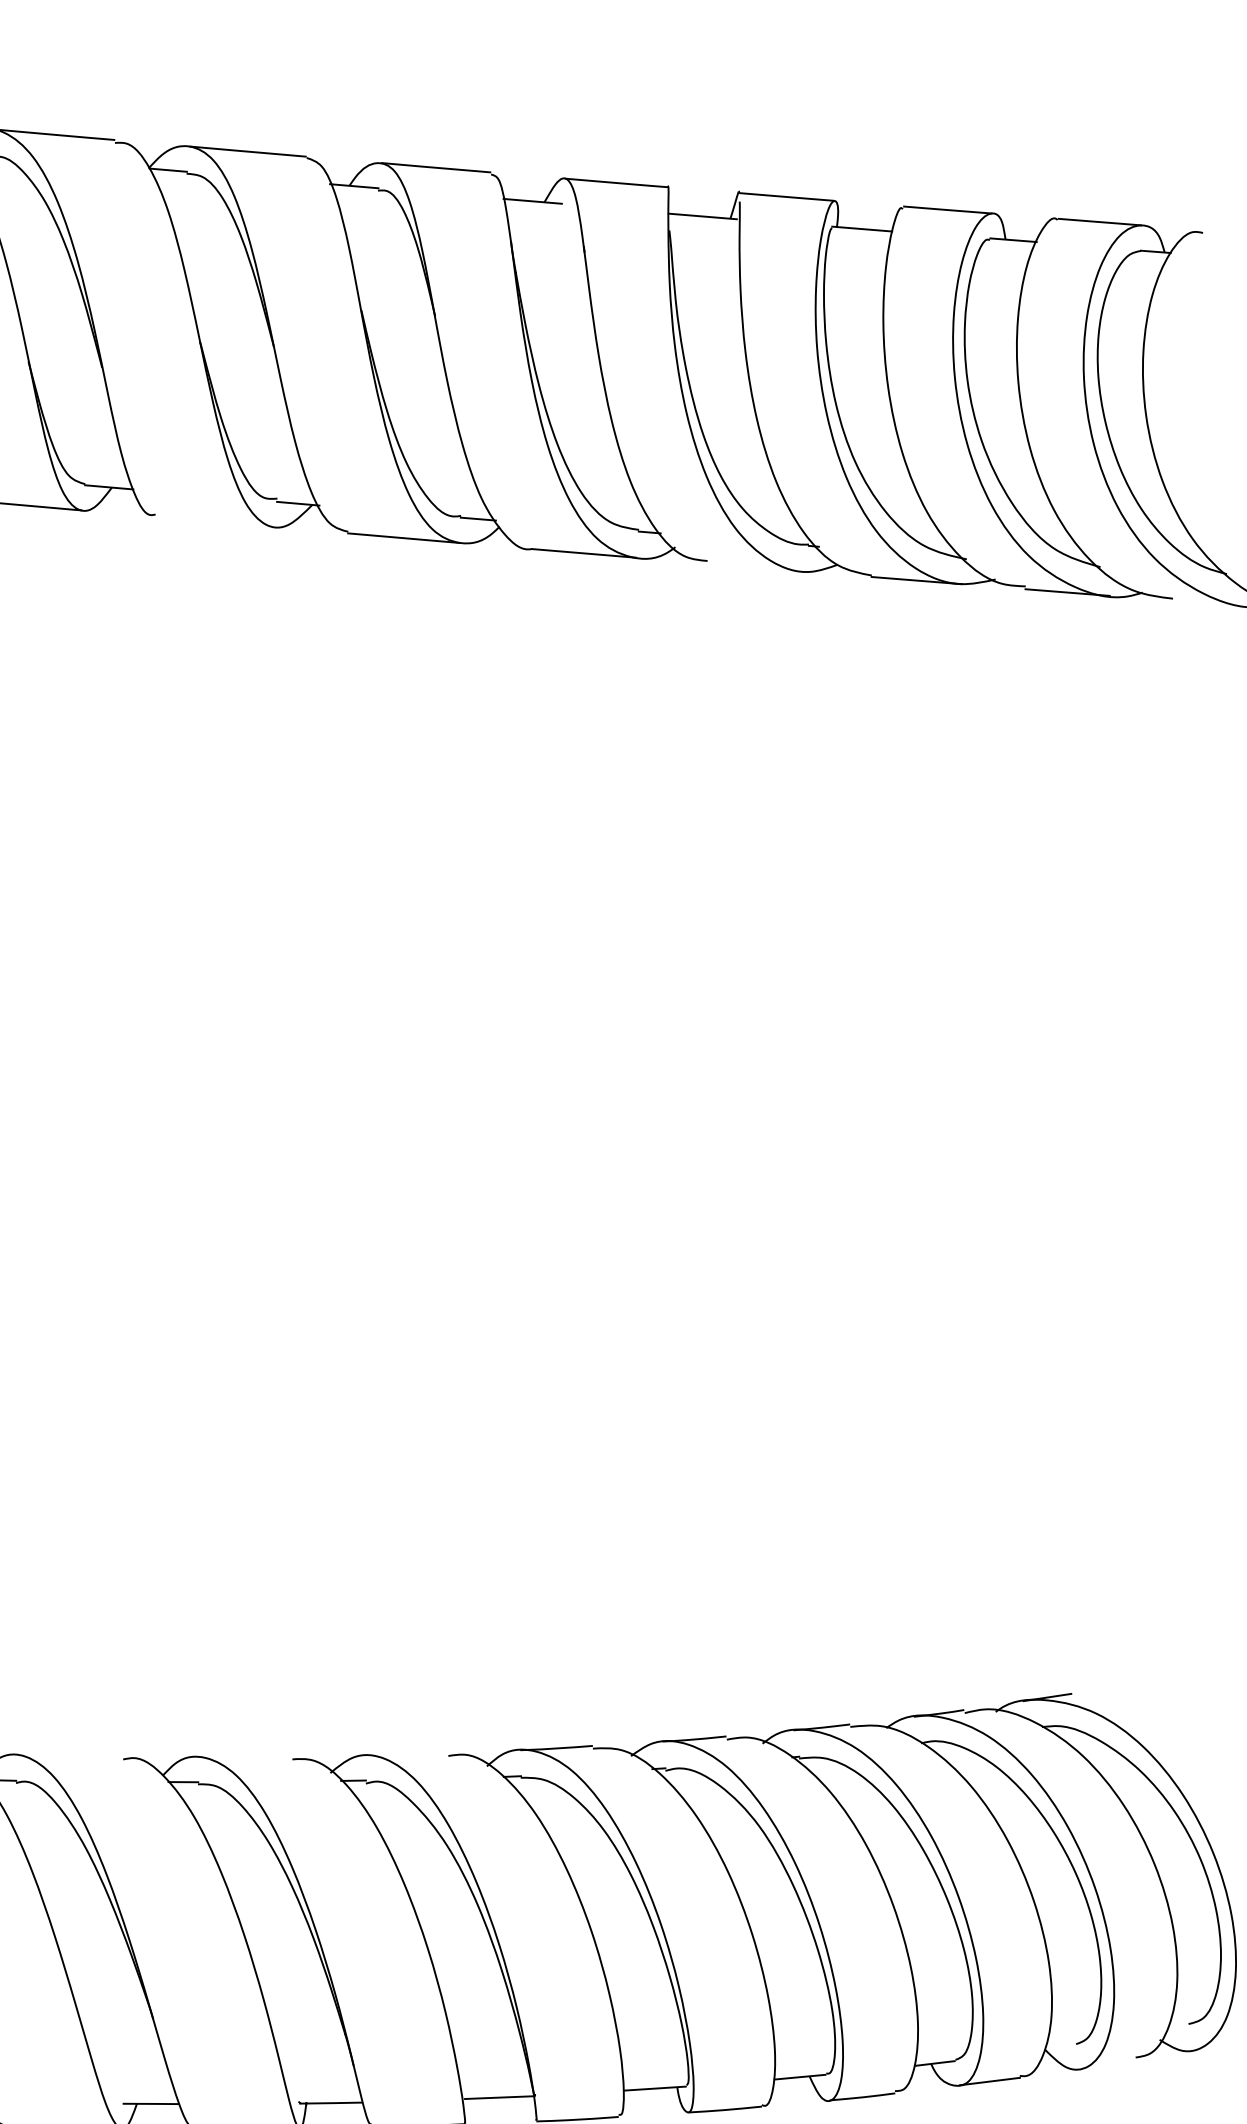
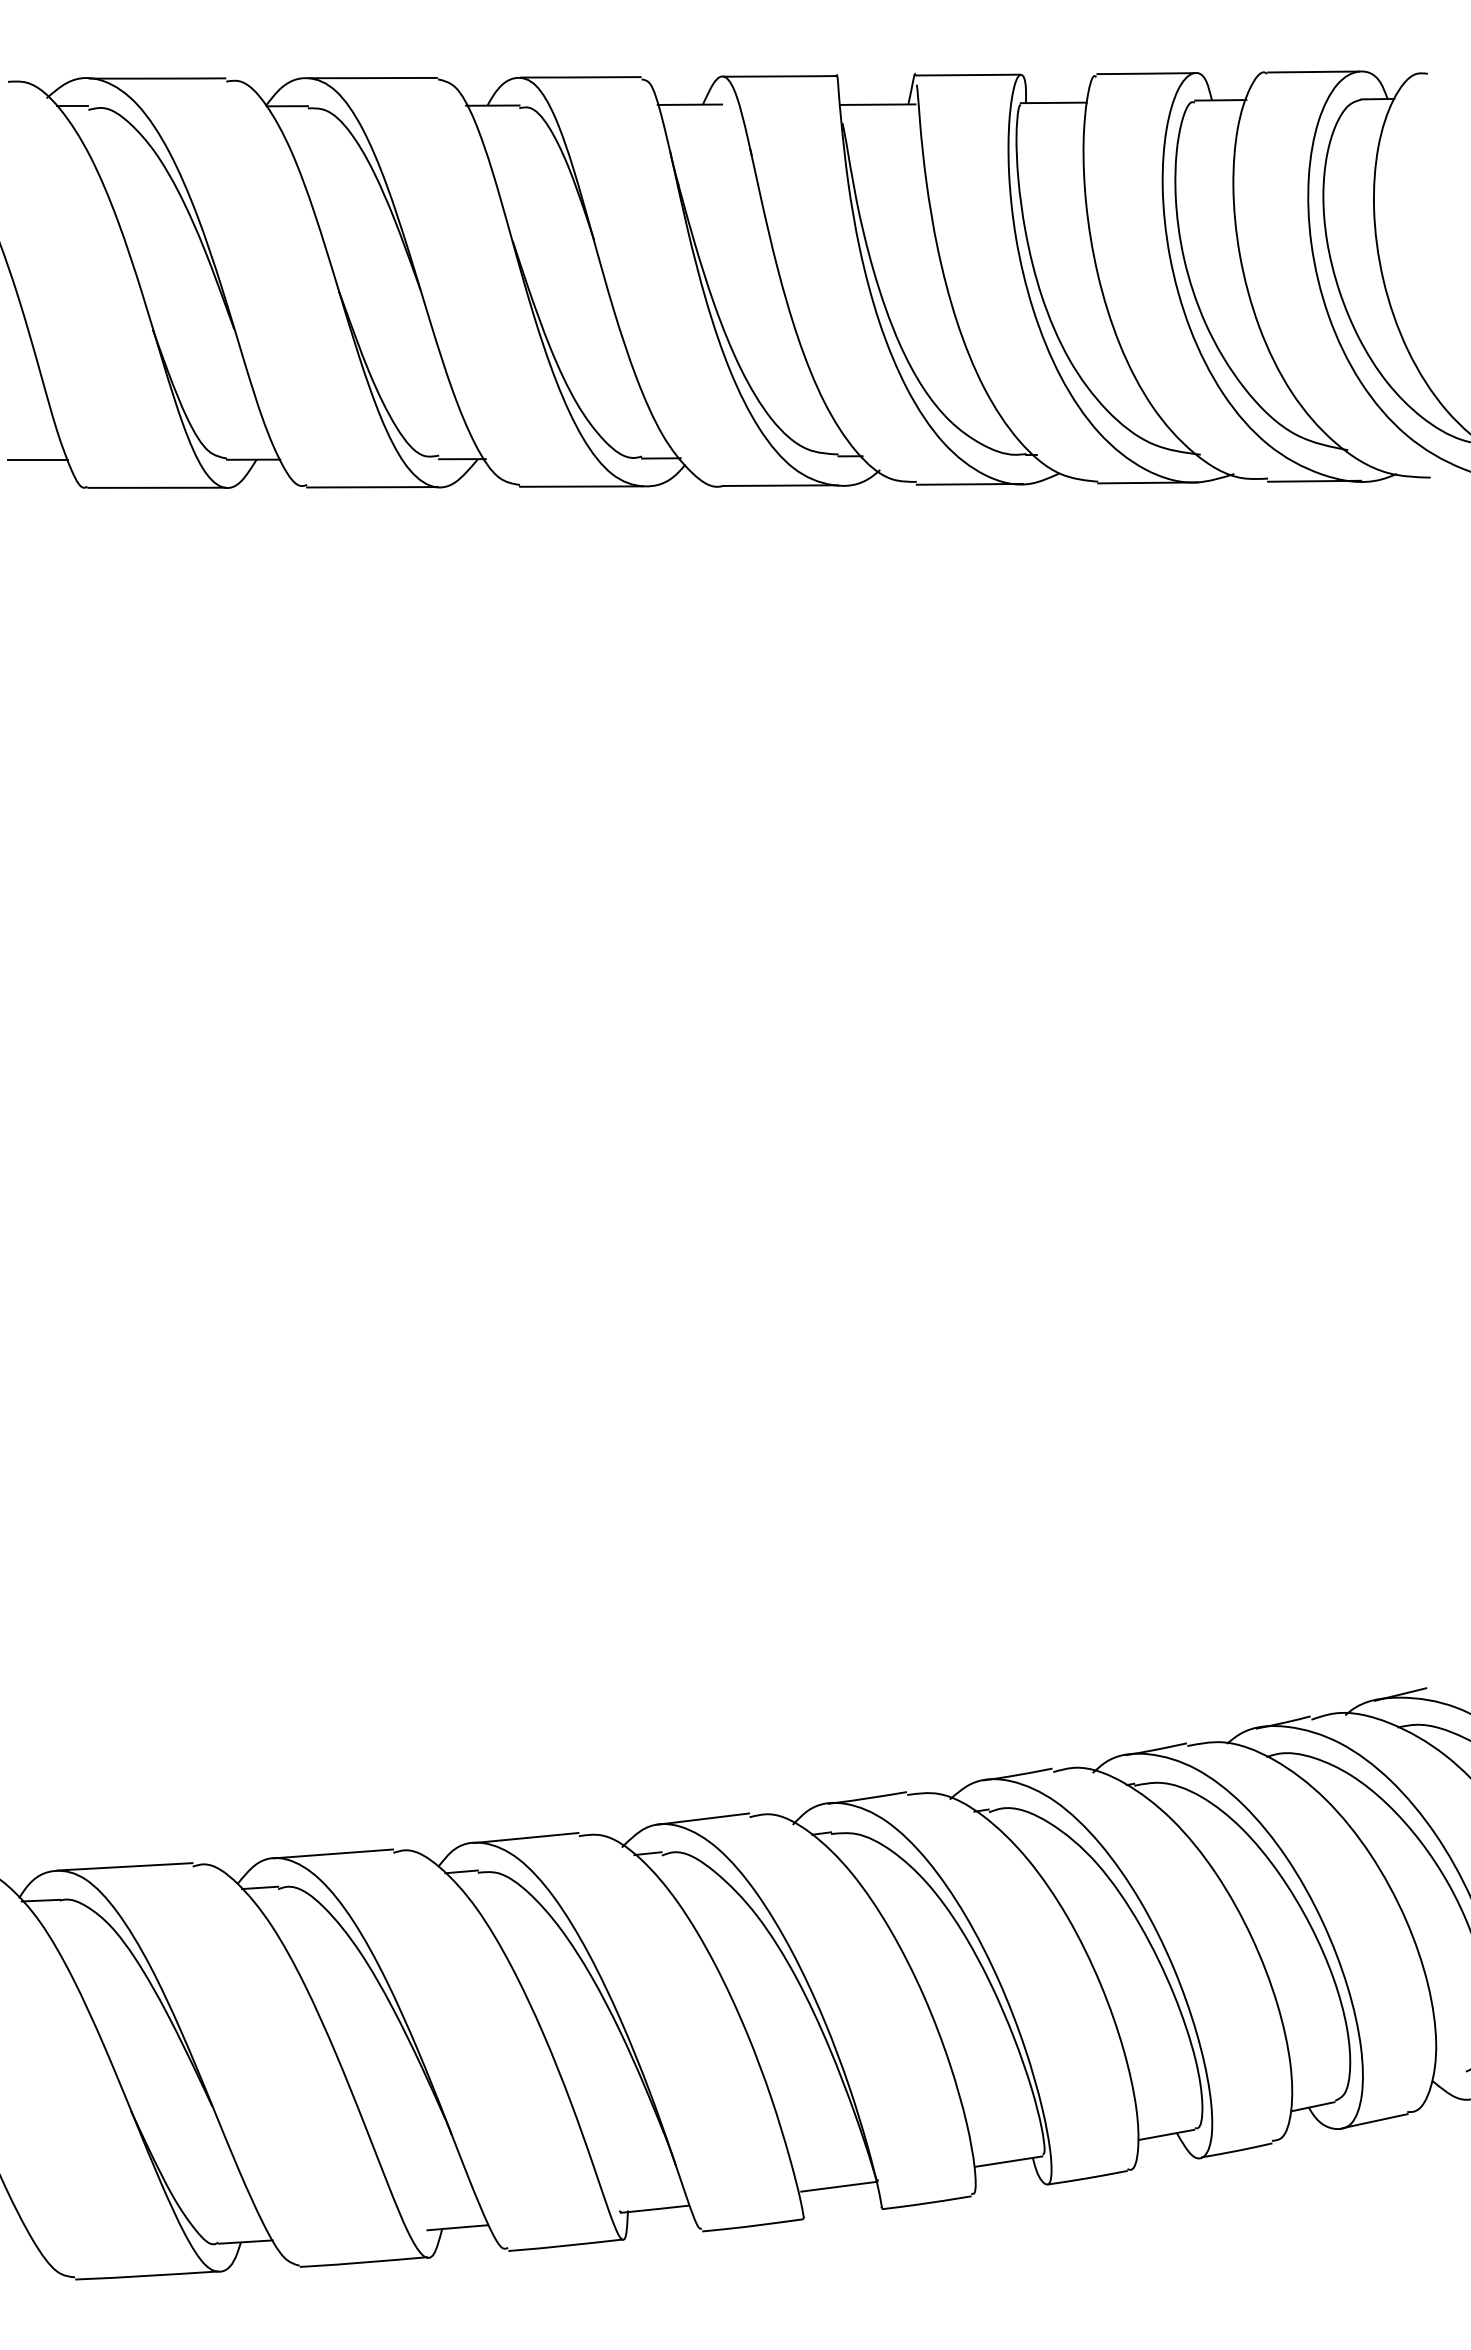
line: (214, 522) -> (372, 487), added
line: (755, 566) -> (969, 483), added
line: (406, 1753) -> (703, 1818), added
line: (68, 1755) -> (333, 1853), added
line: (243, 1756) -> (525, 1837), added

